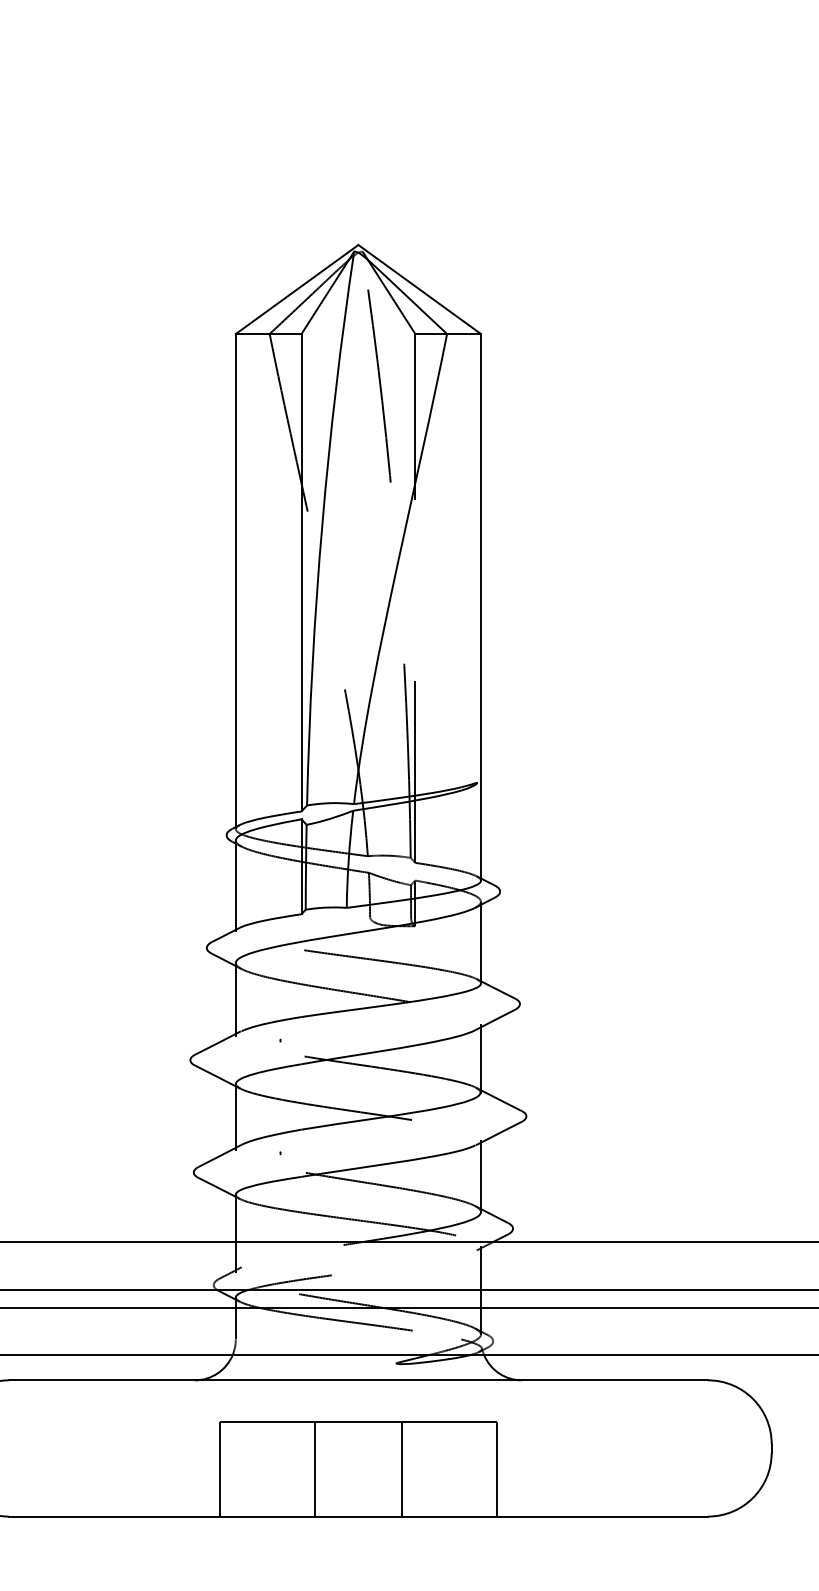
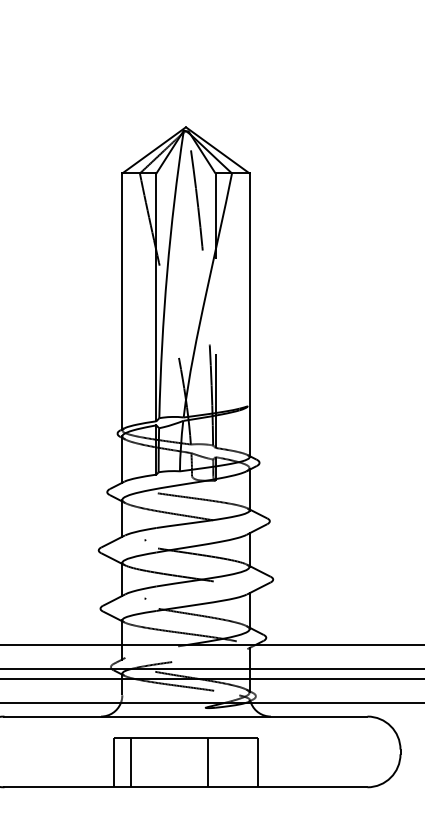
line: (315, 1468) -> (130, 762), moved

